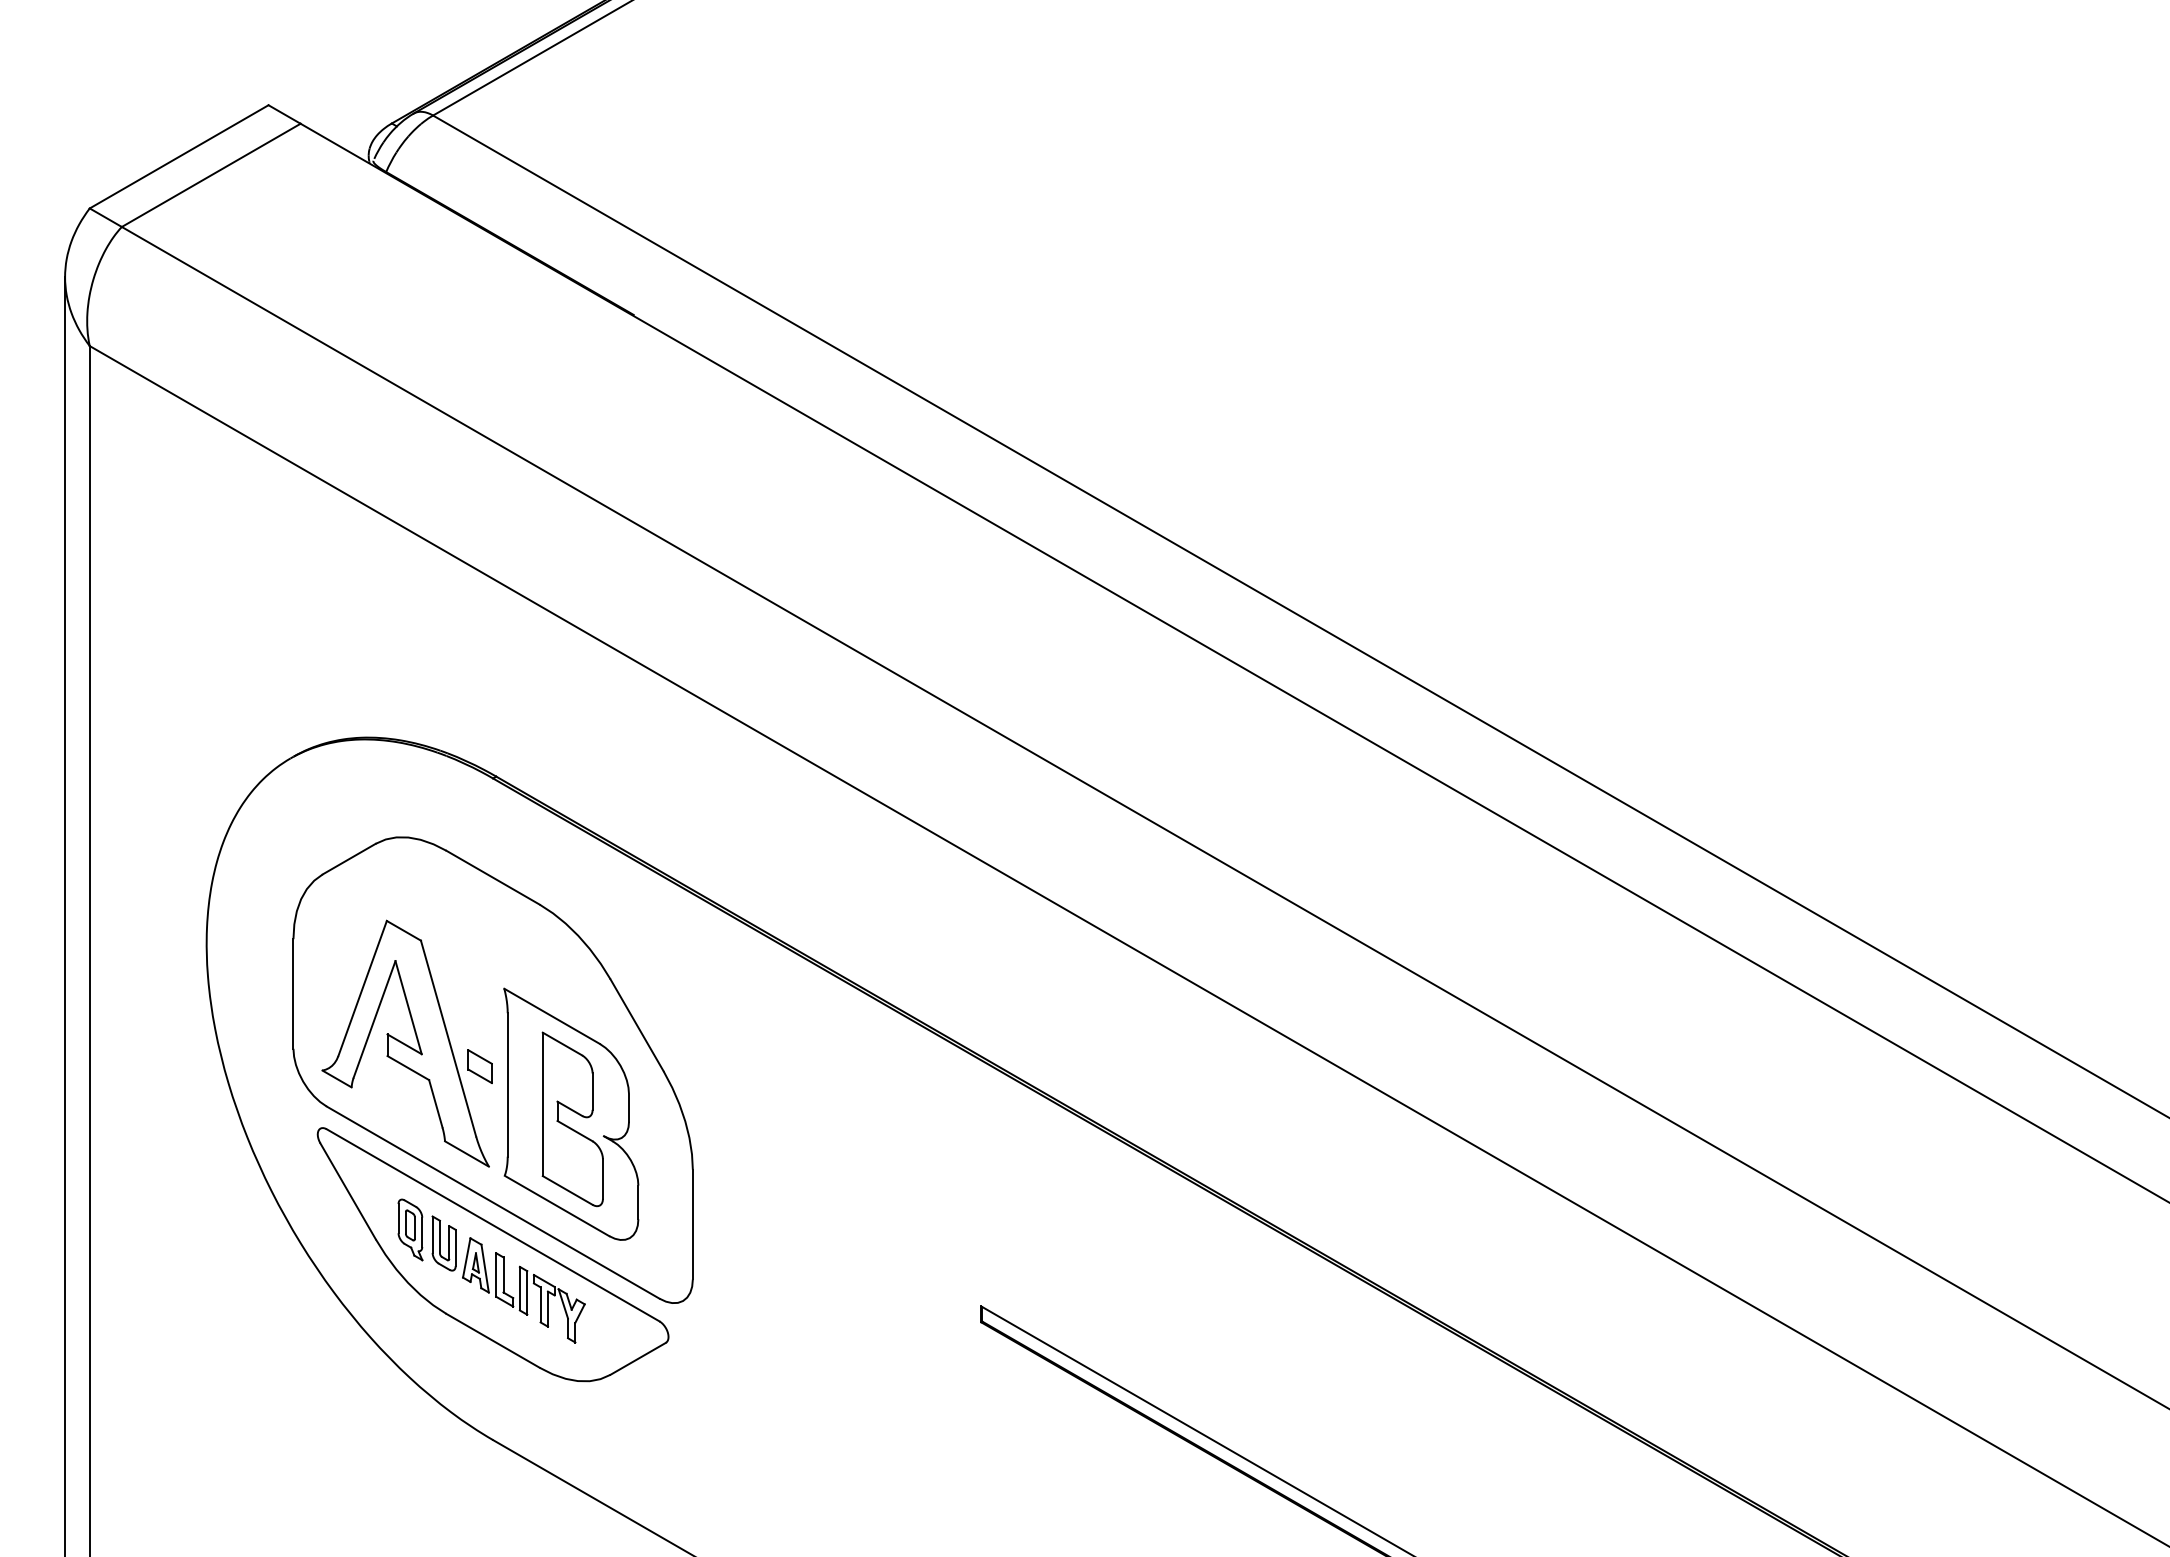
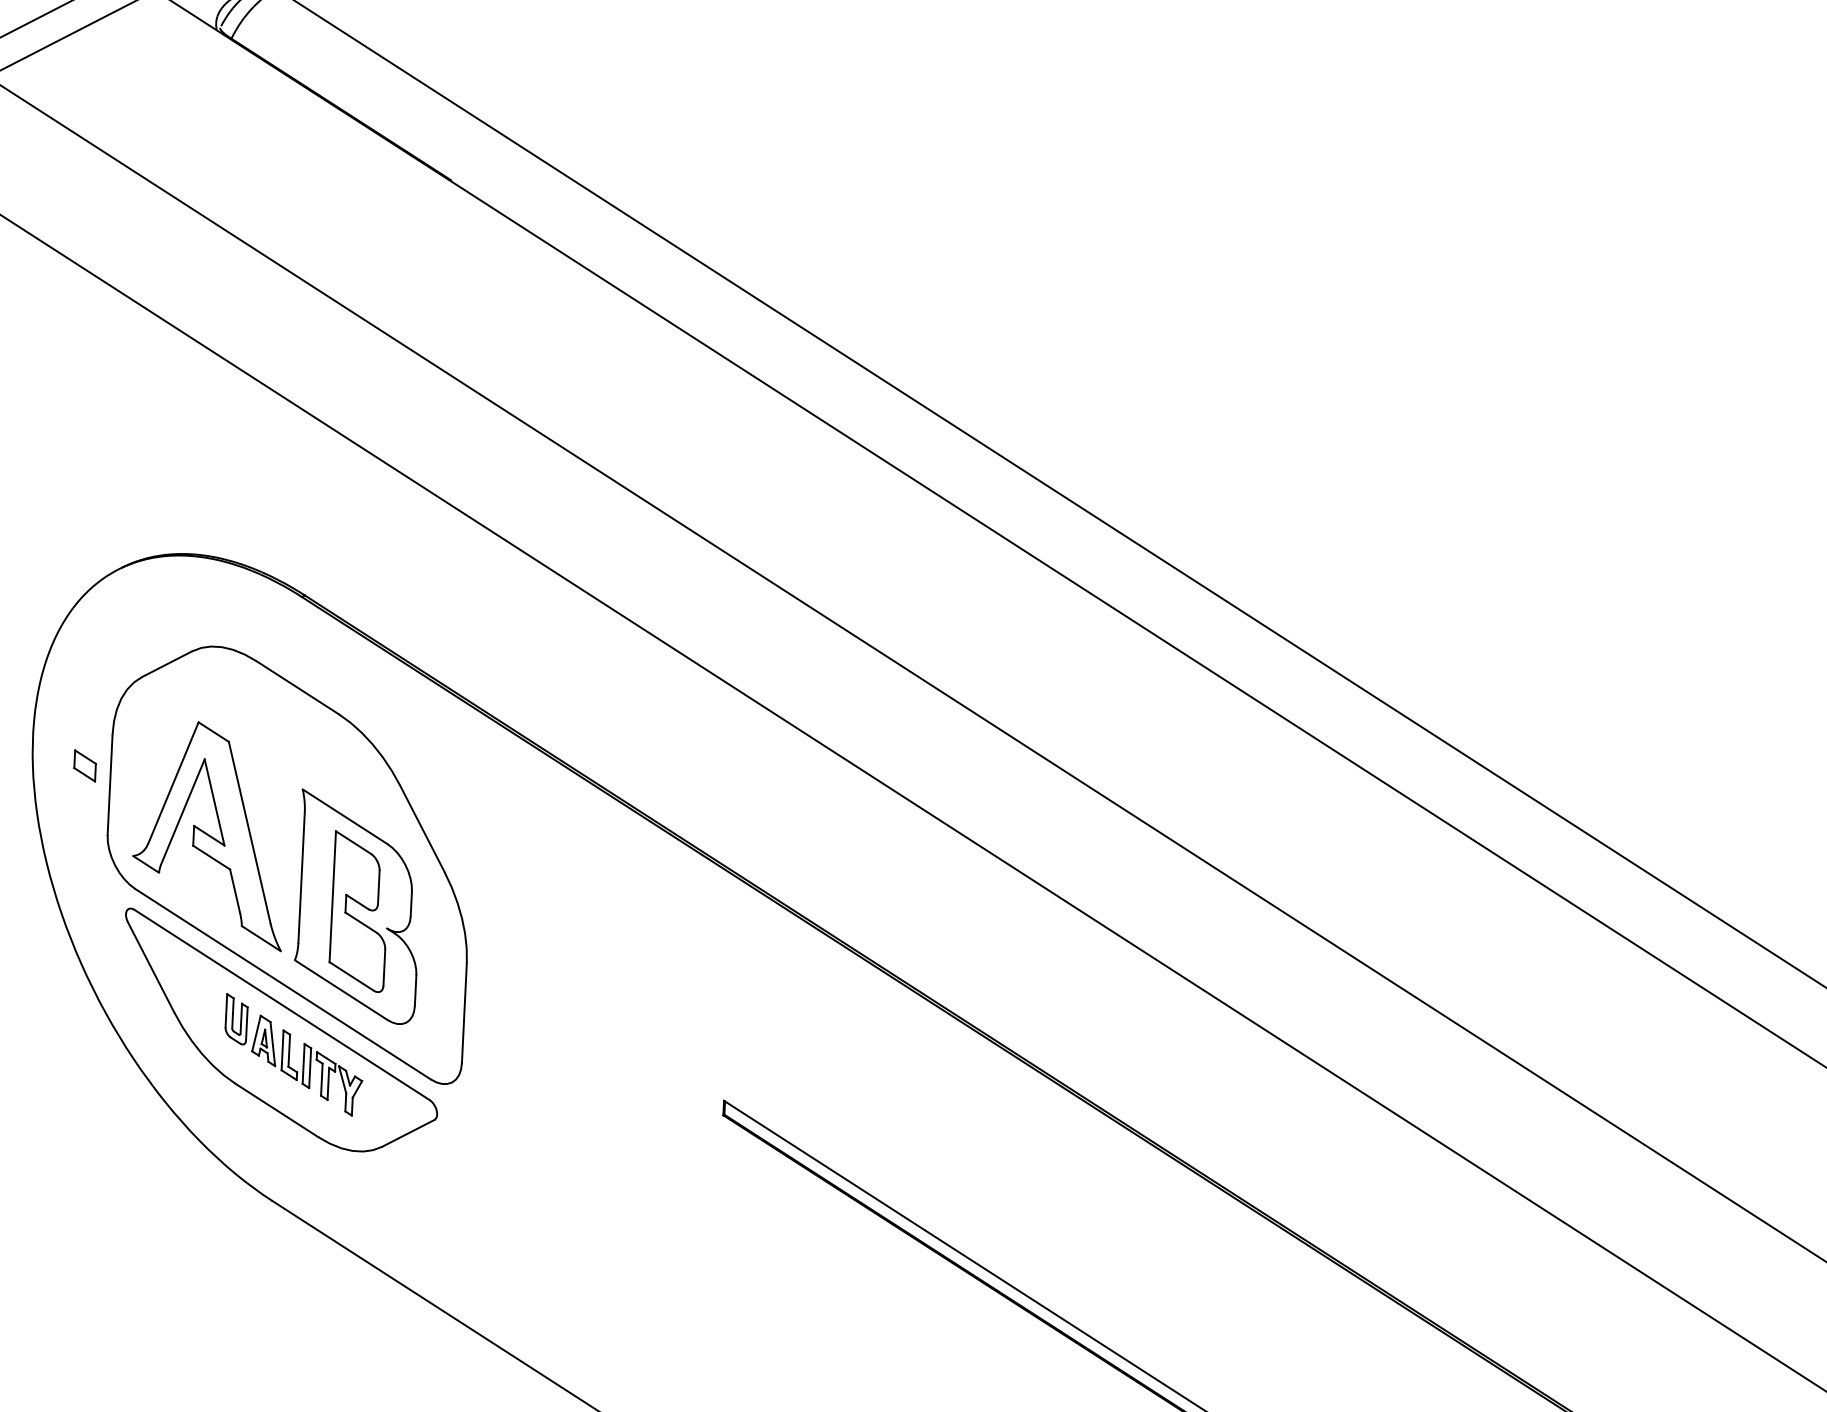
part: (479, 1066) -> (84, 765), moved
part: (410, 1229) -> (206, 1005), removed

